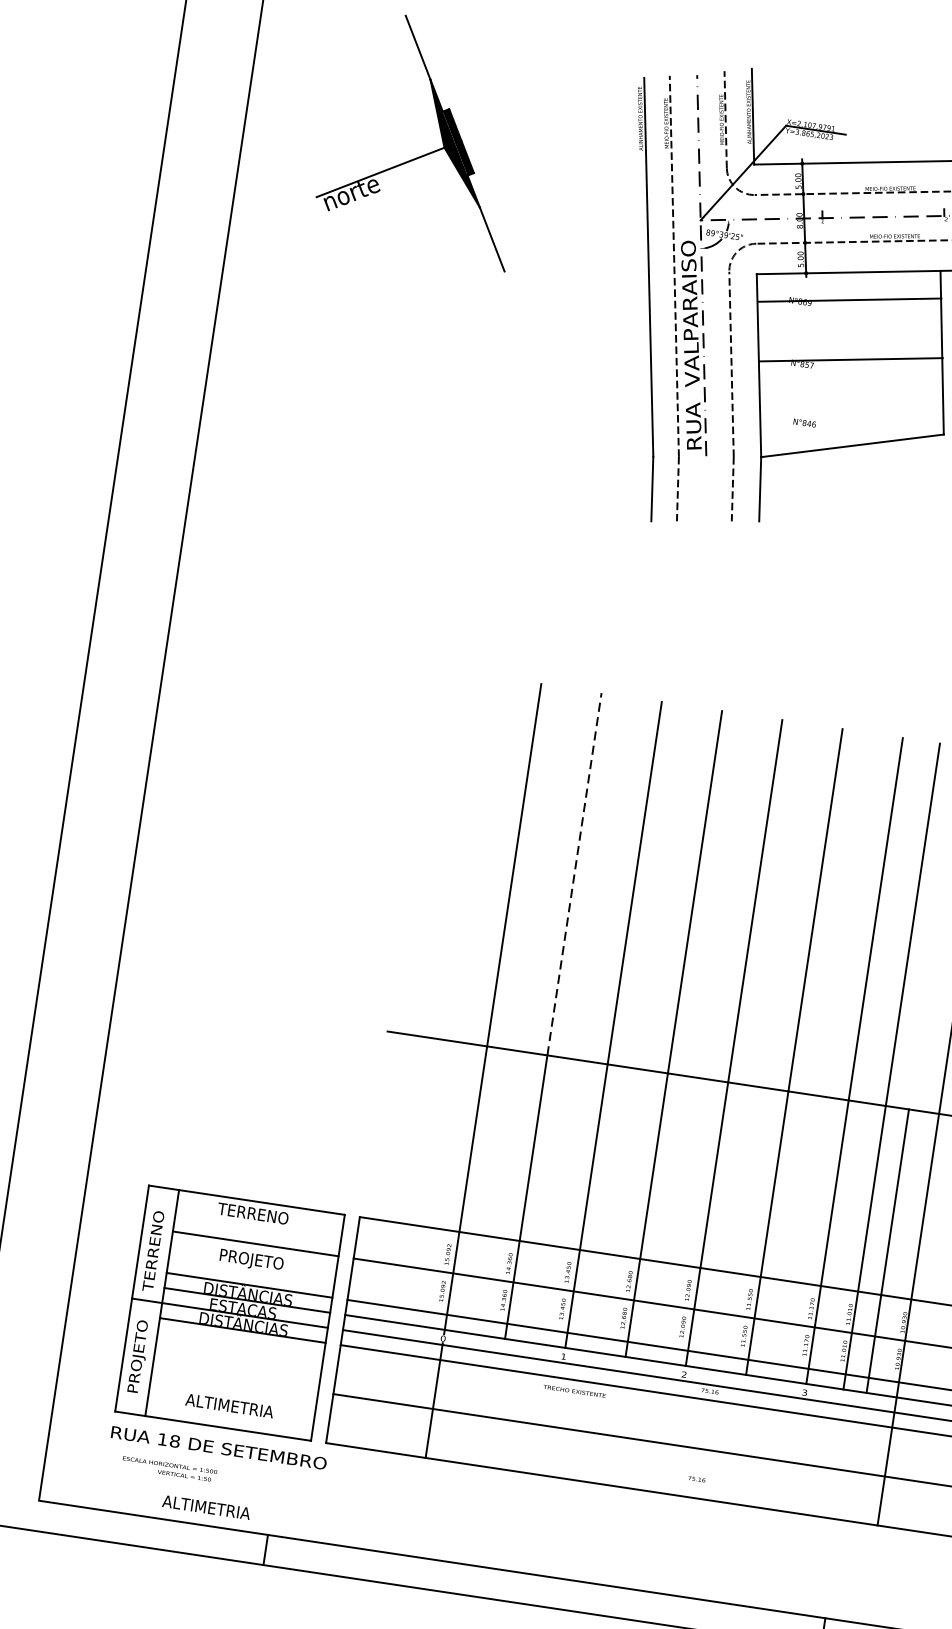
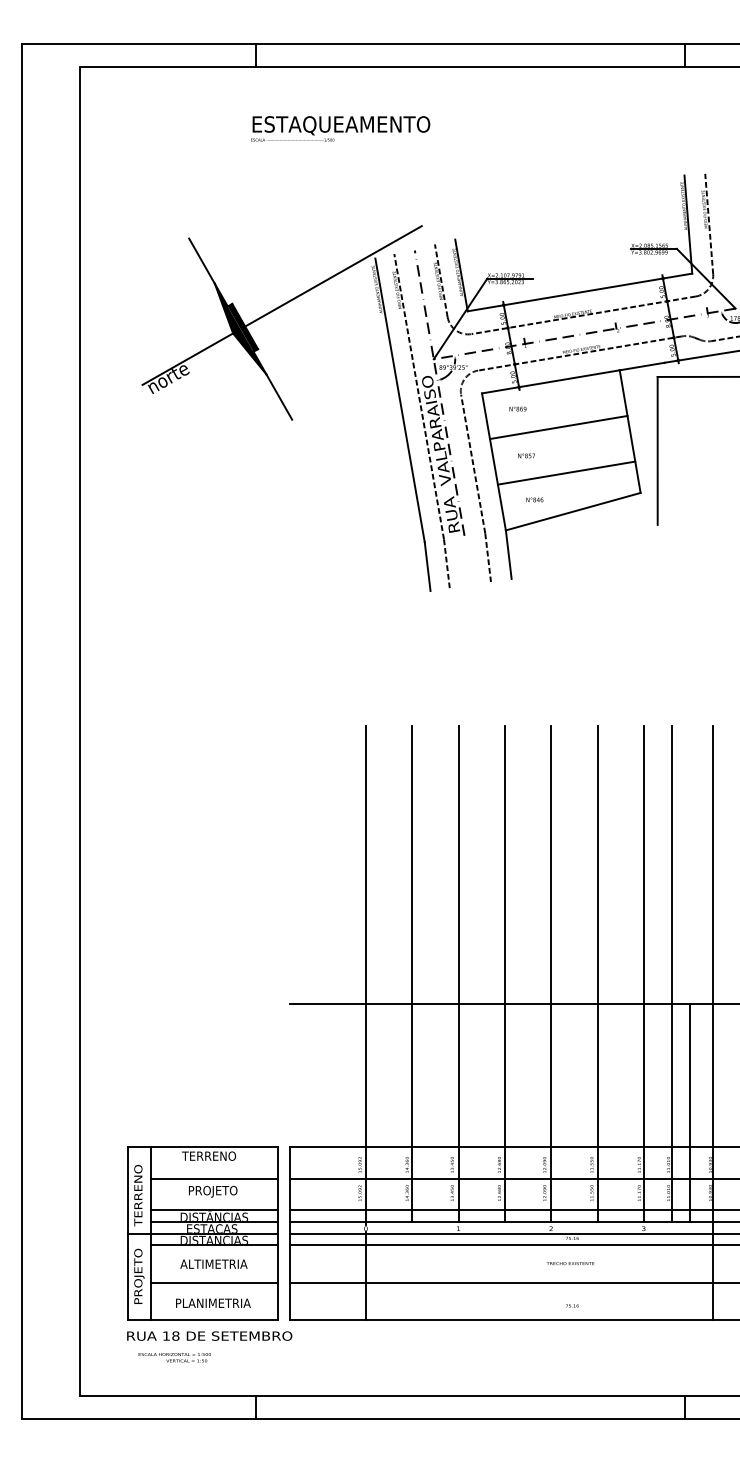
line: (586, 91) -> (333, 275), added
line: (849, 300) -> (558, 427), moved
line: (851, 358) -> (566, 472), moved
line: (574, 873) -> (412, 864), dashed -> solid
line: (235, 1379) -> (214, 1282), added
text: (574, 1391) -> (570, 1263), moved
text: (230, 1405) -> (213, 1302), ALTIMETRIA -> PLANIMETRIA
text: (206, 1506) -> (213, 1263), moved

